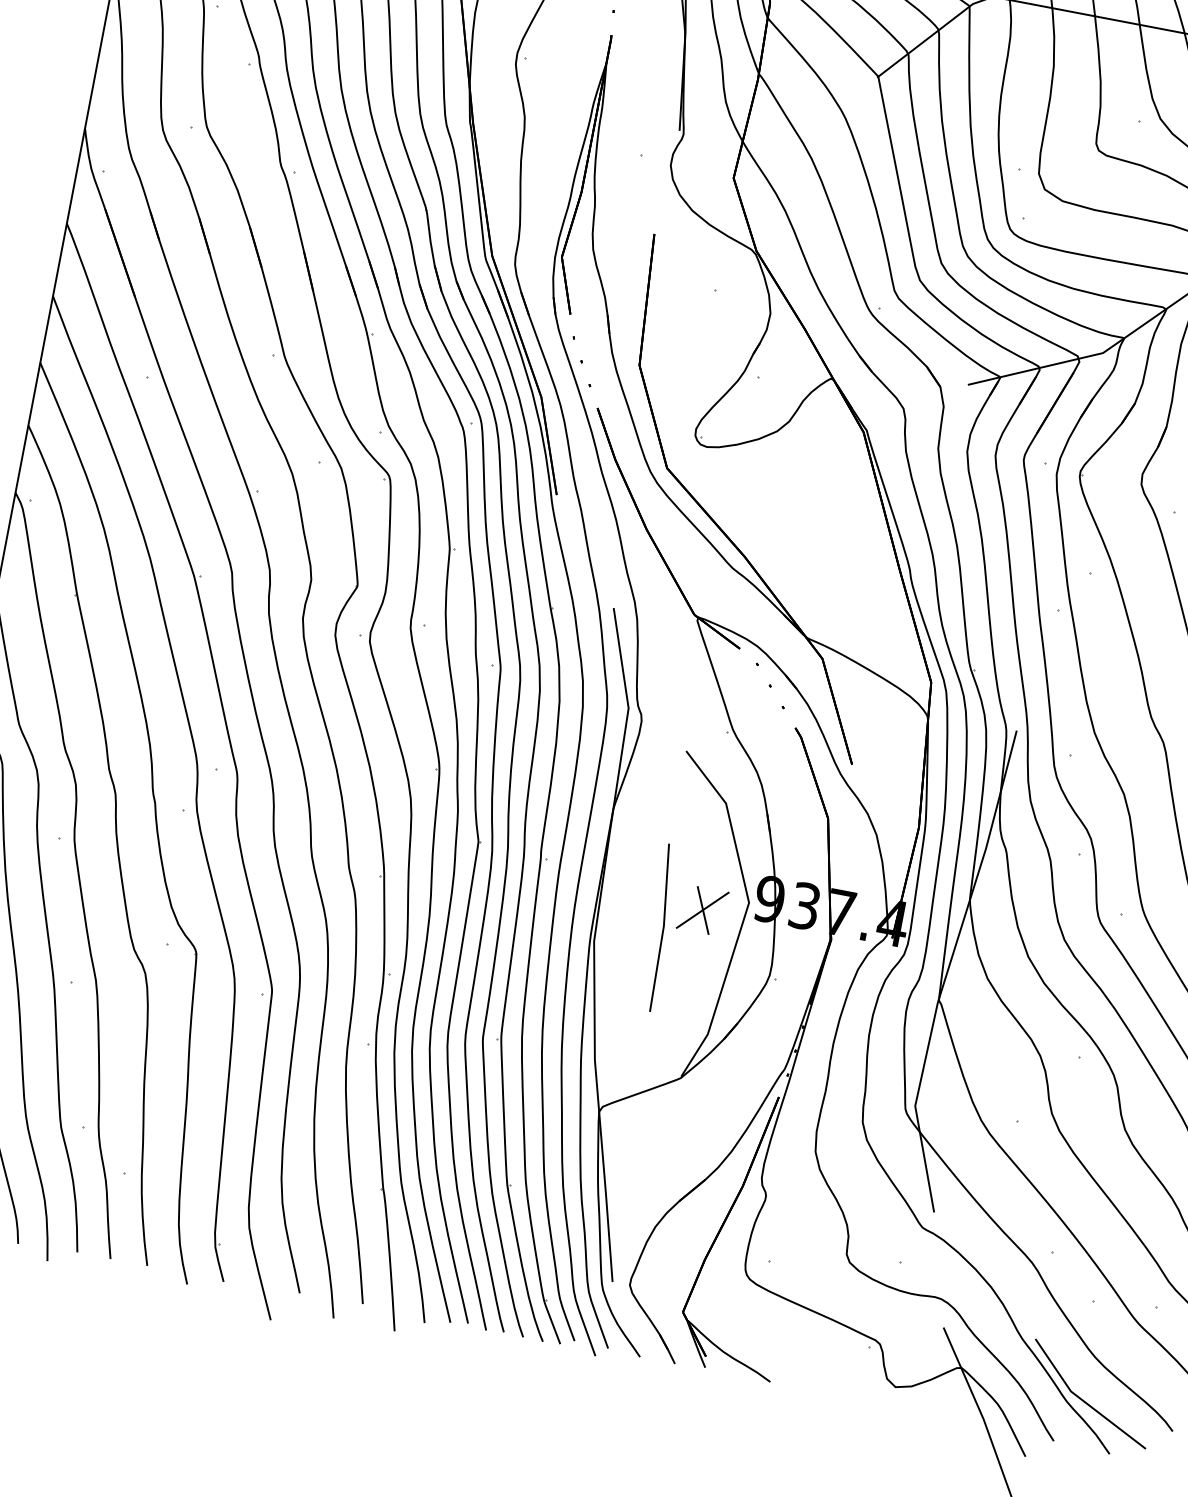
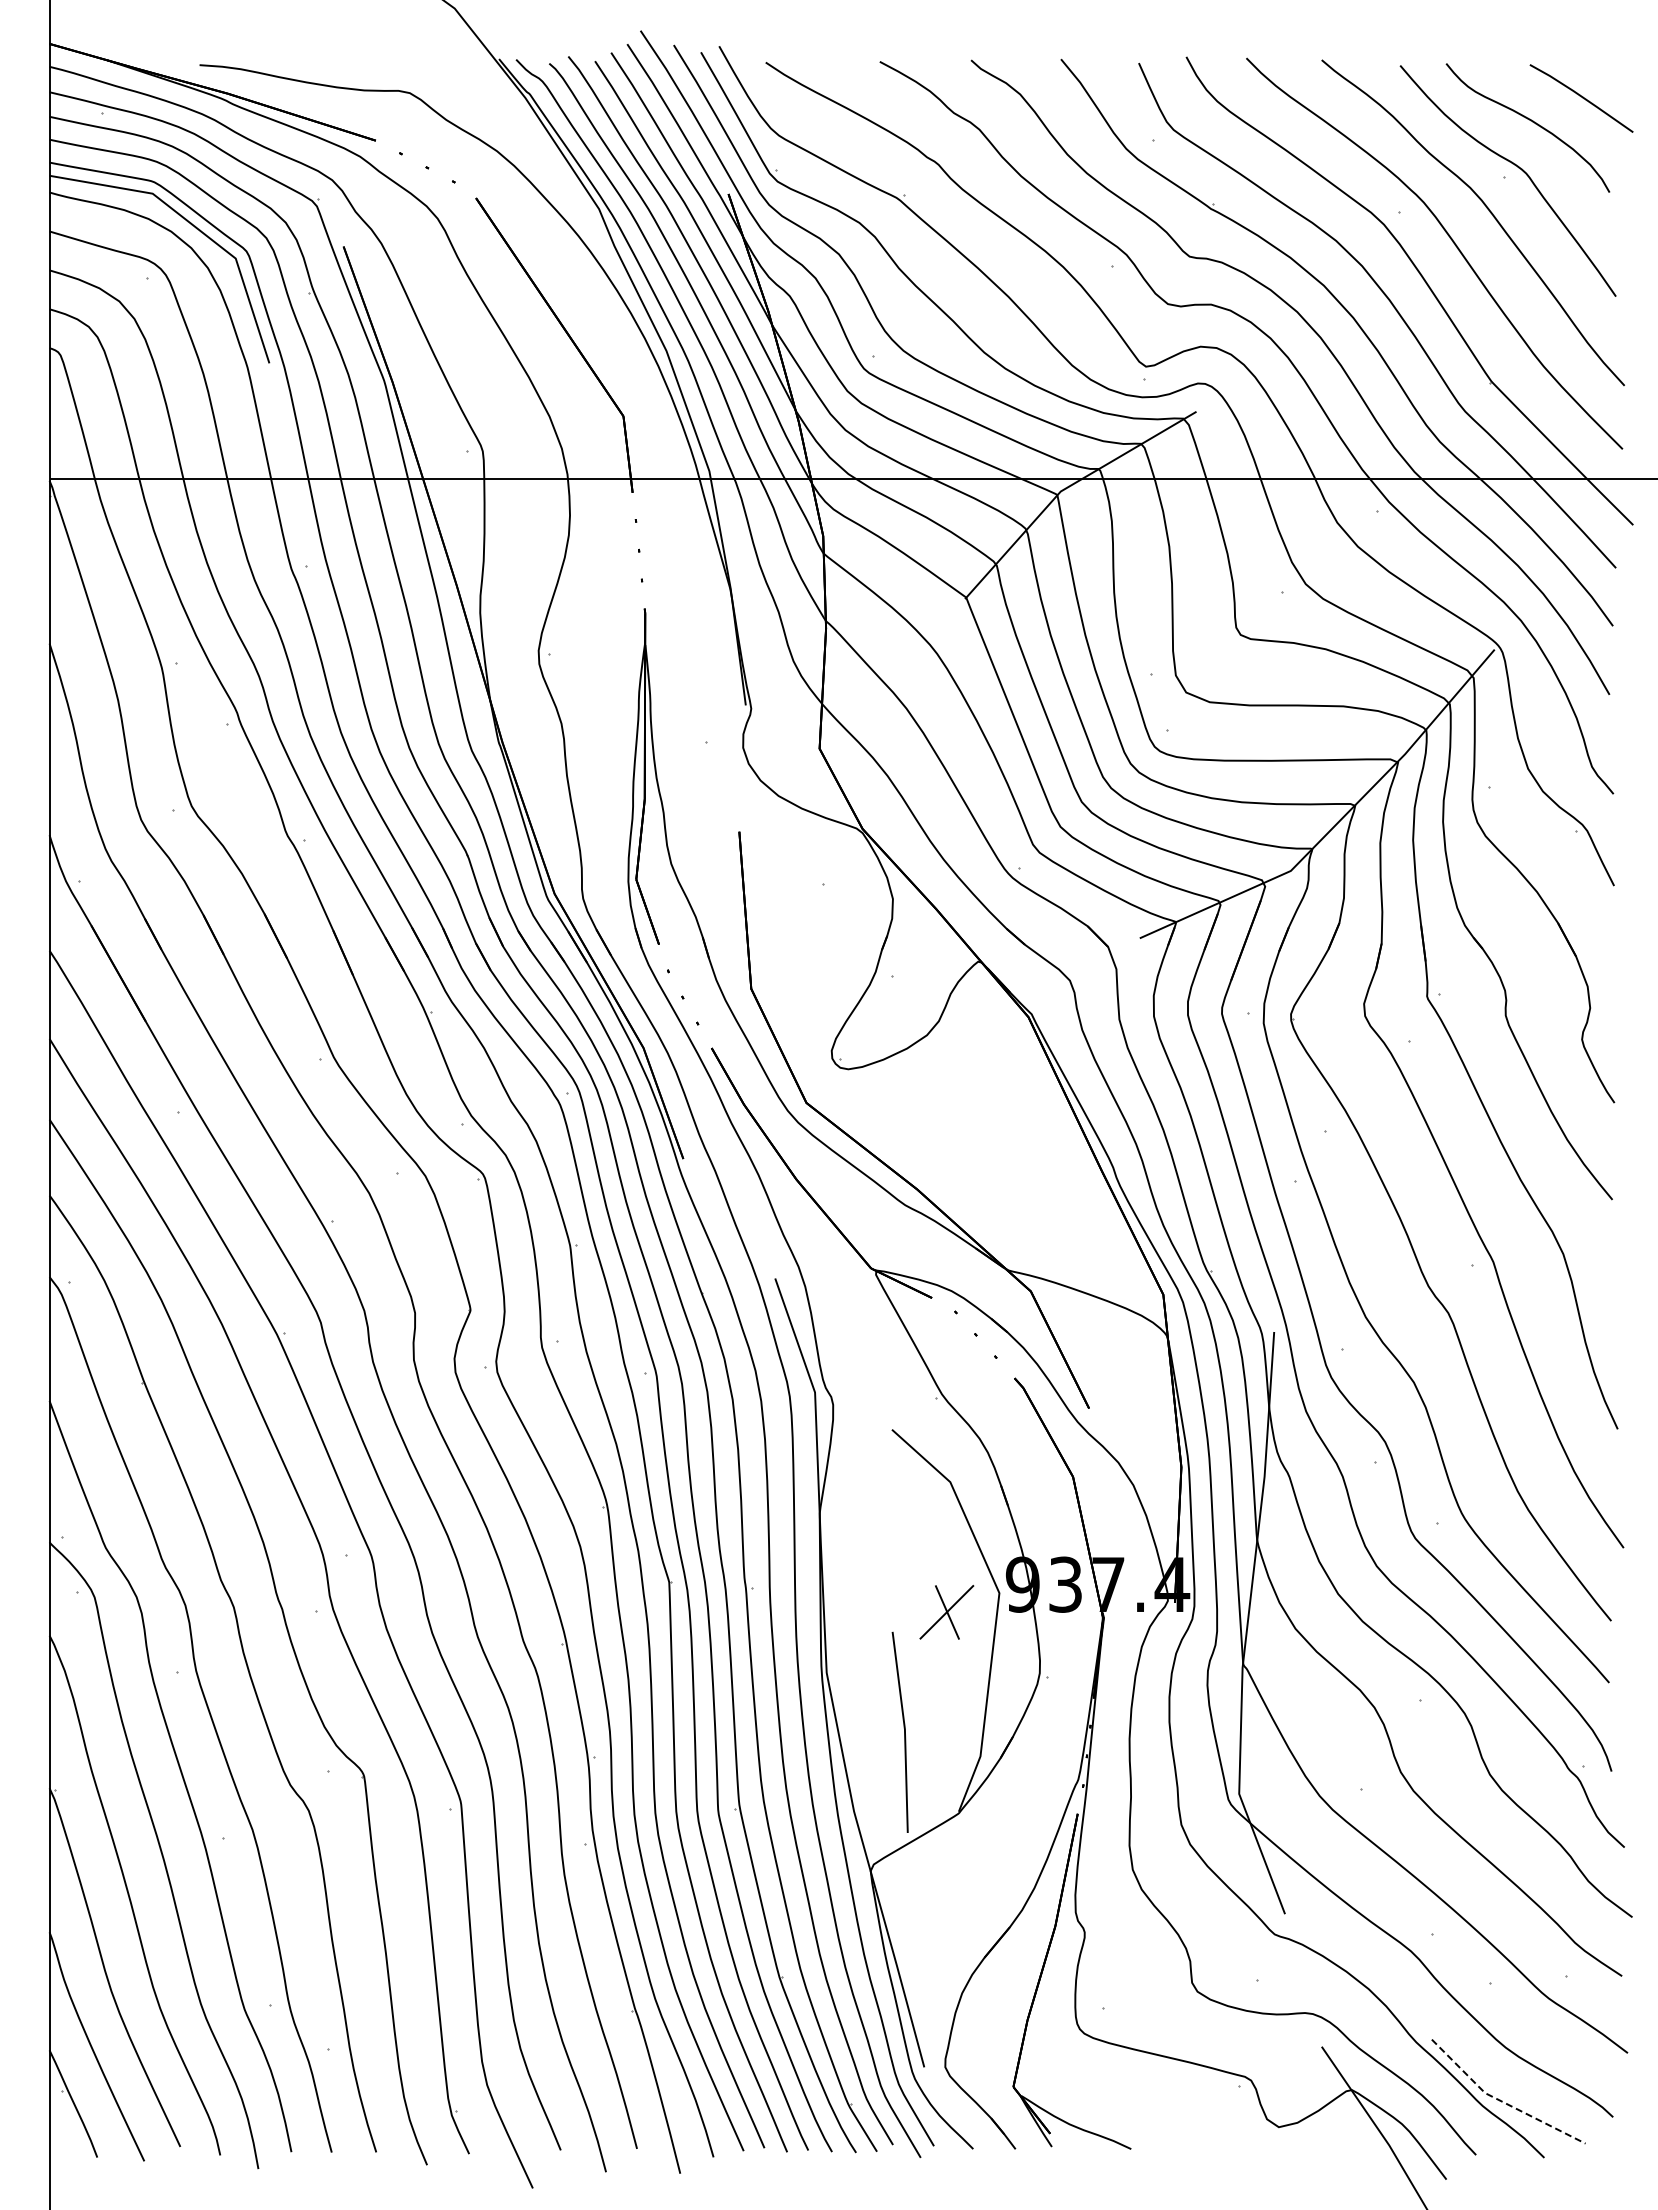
line: (662, 925) -> (903, 1728), moved
line: (1083, 1400) -> (1501, 2101), solid -> dashed

